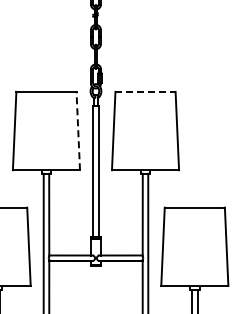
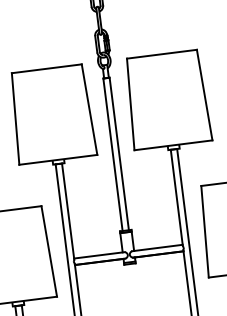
line: (146, 91) -> (163, 53), dashed -> solid
line: (78, 130) -> (89, 108), dashed -> solid

